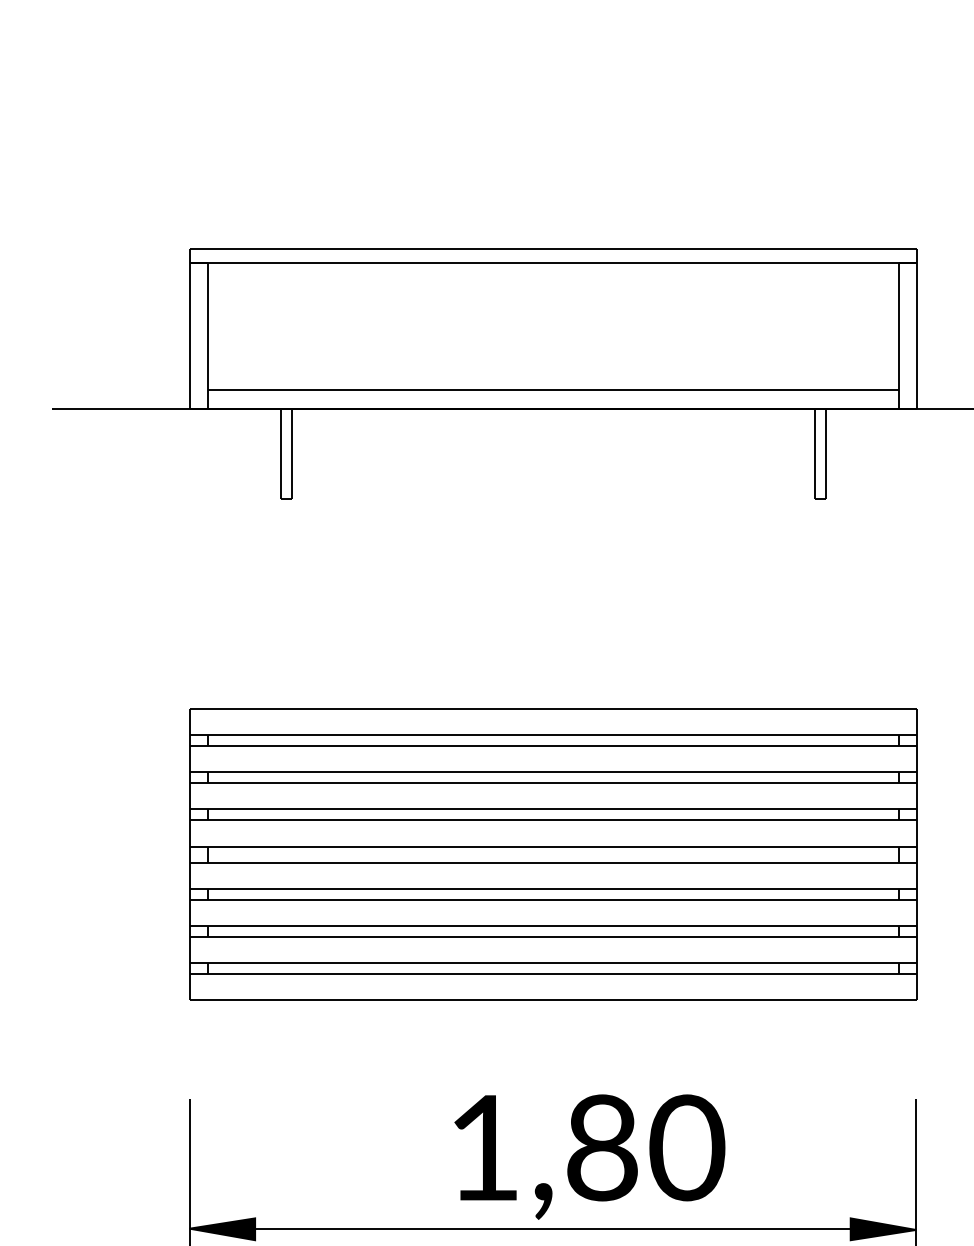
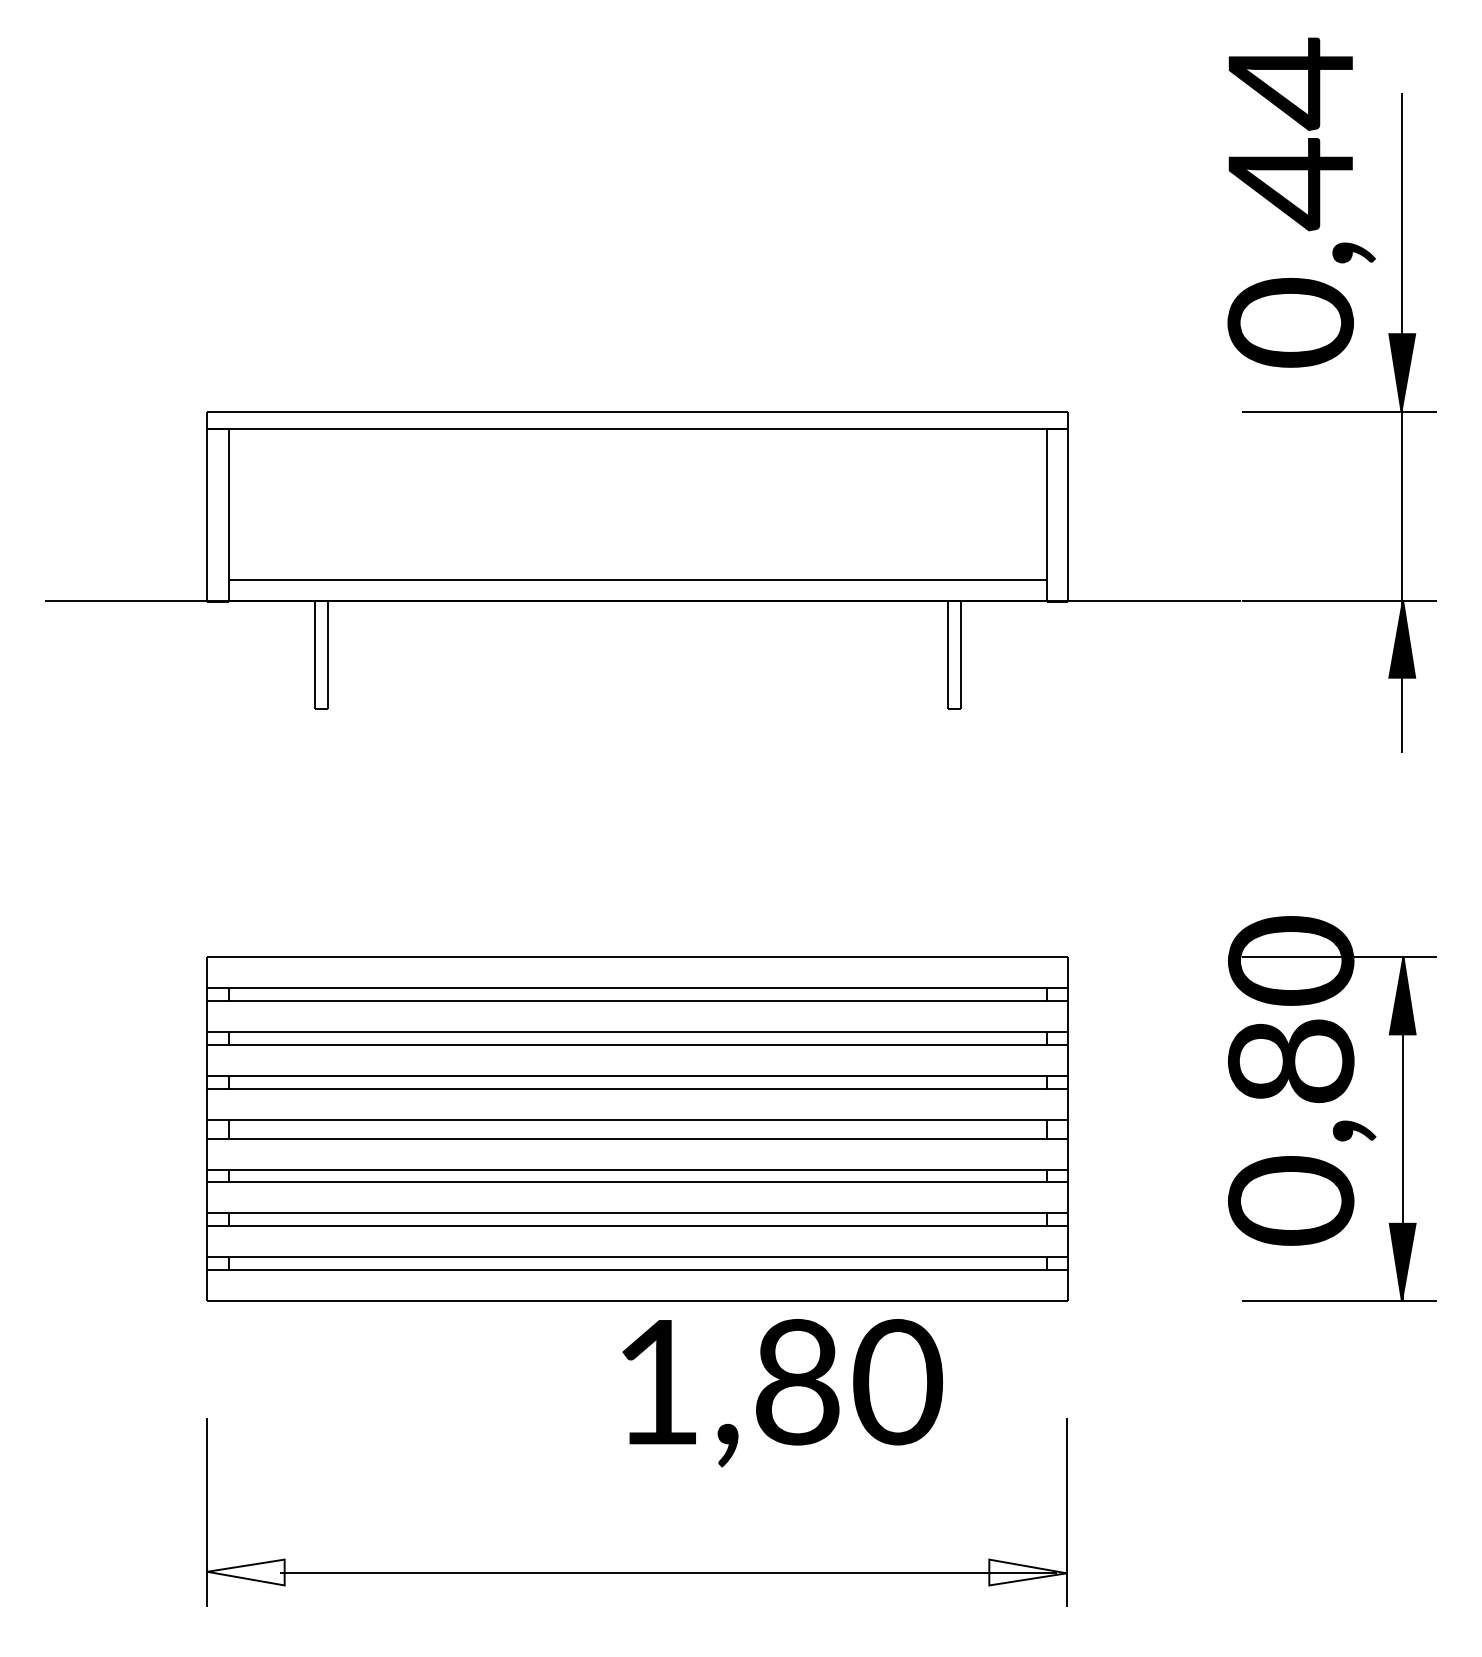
text: (589, 1157) -> (782, 1393), moved
fill: (222, 1229) -> (245, 1572), removed
fill: (882, 1229) -> (1027, 1572), removed

